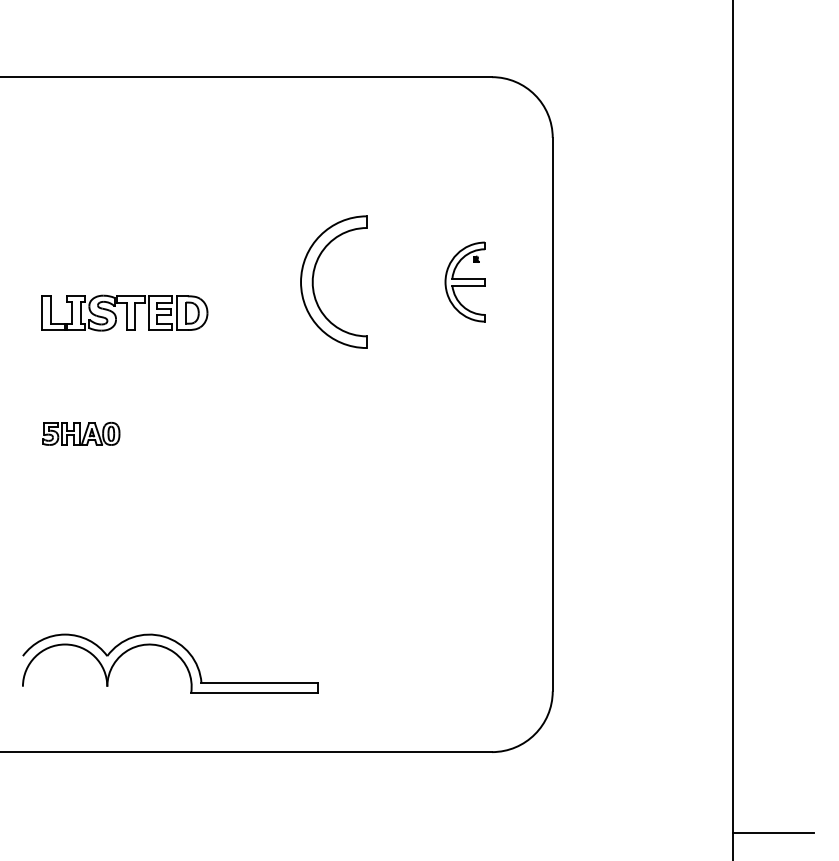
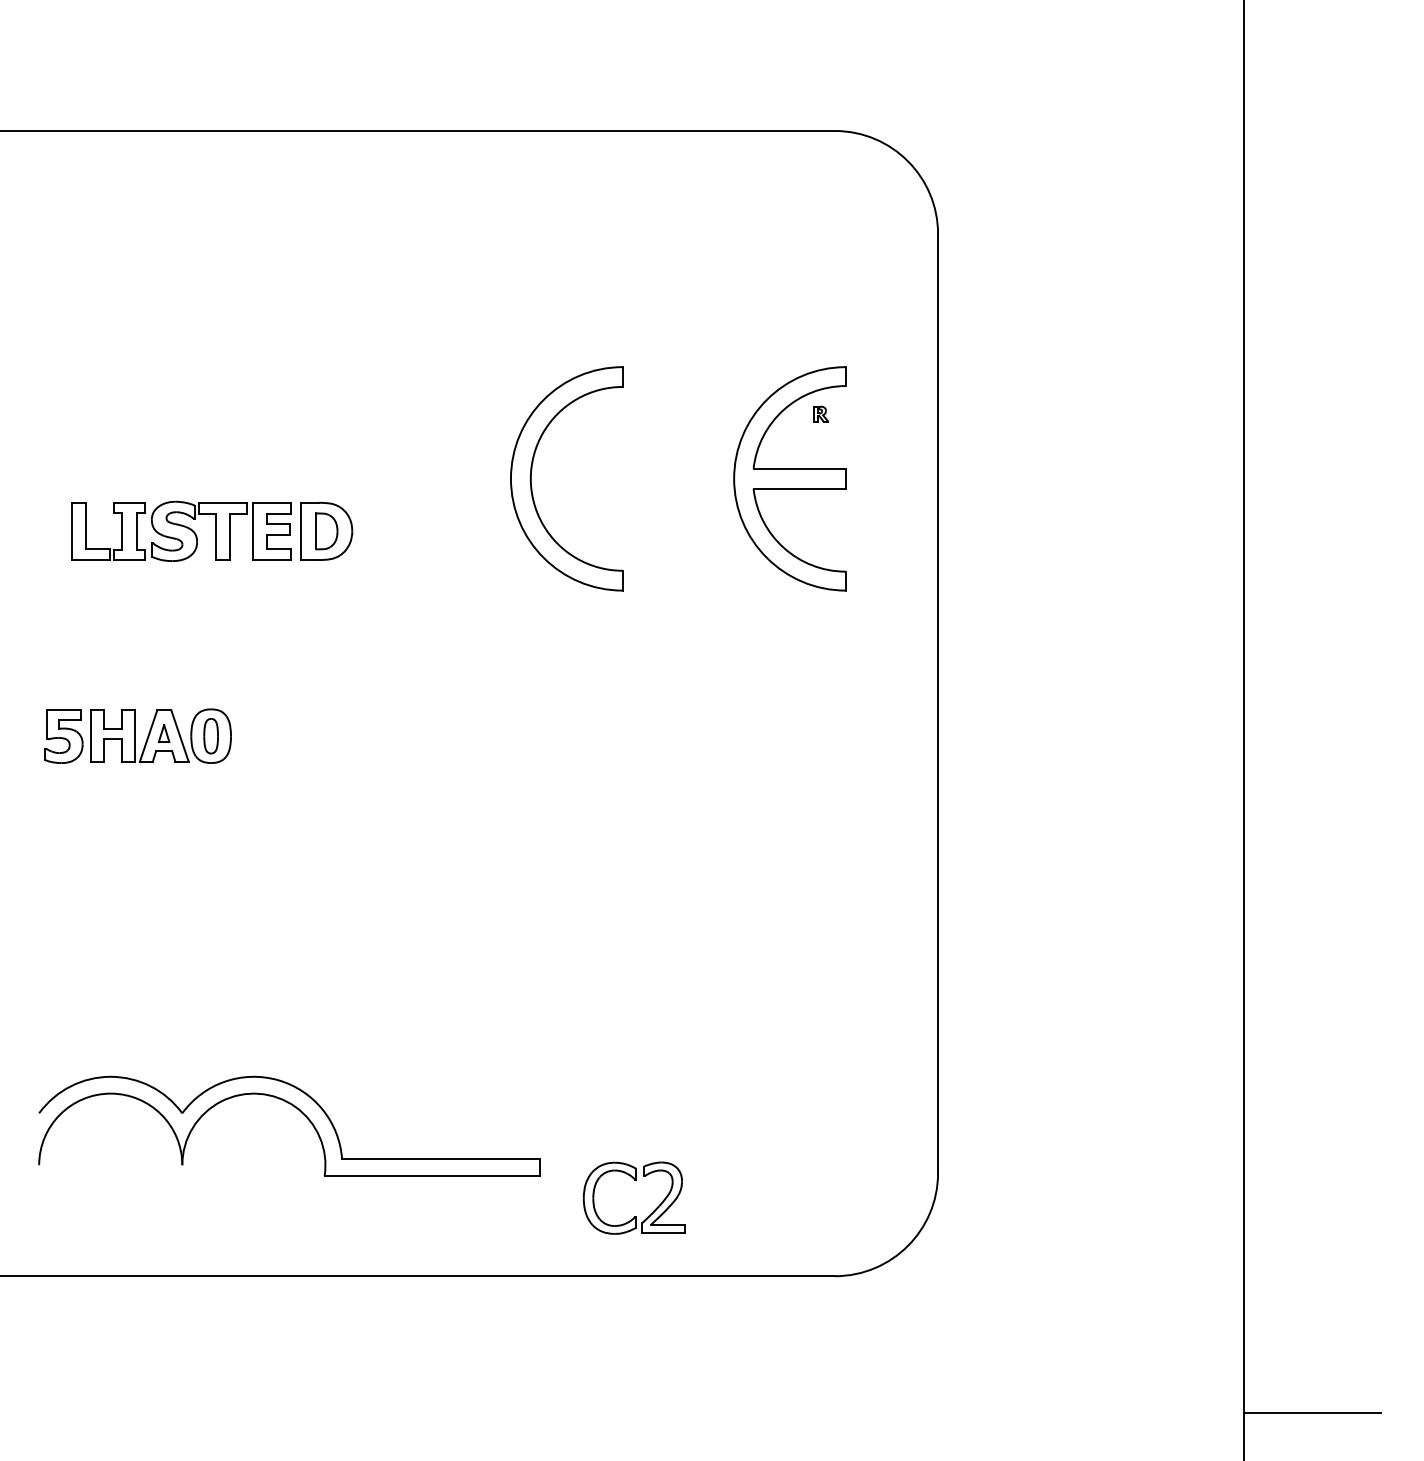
part: (464, 281) -> (788, 477), size x1.67
part: (80, 433) -> (136, 735), size x1.43
part: (373, 716) -> (633, 1215), added

